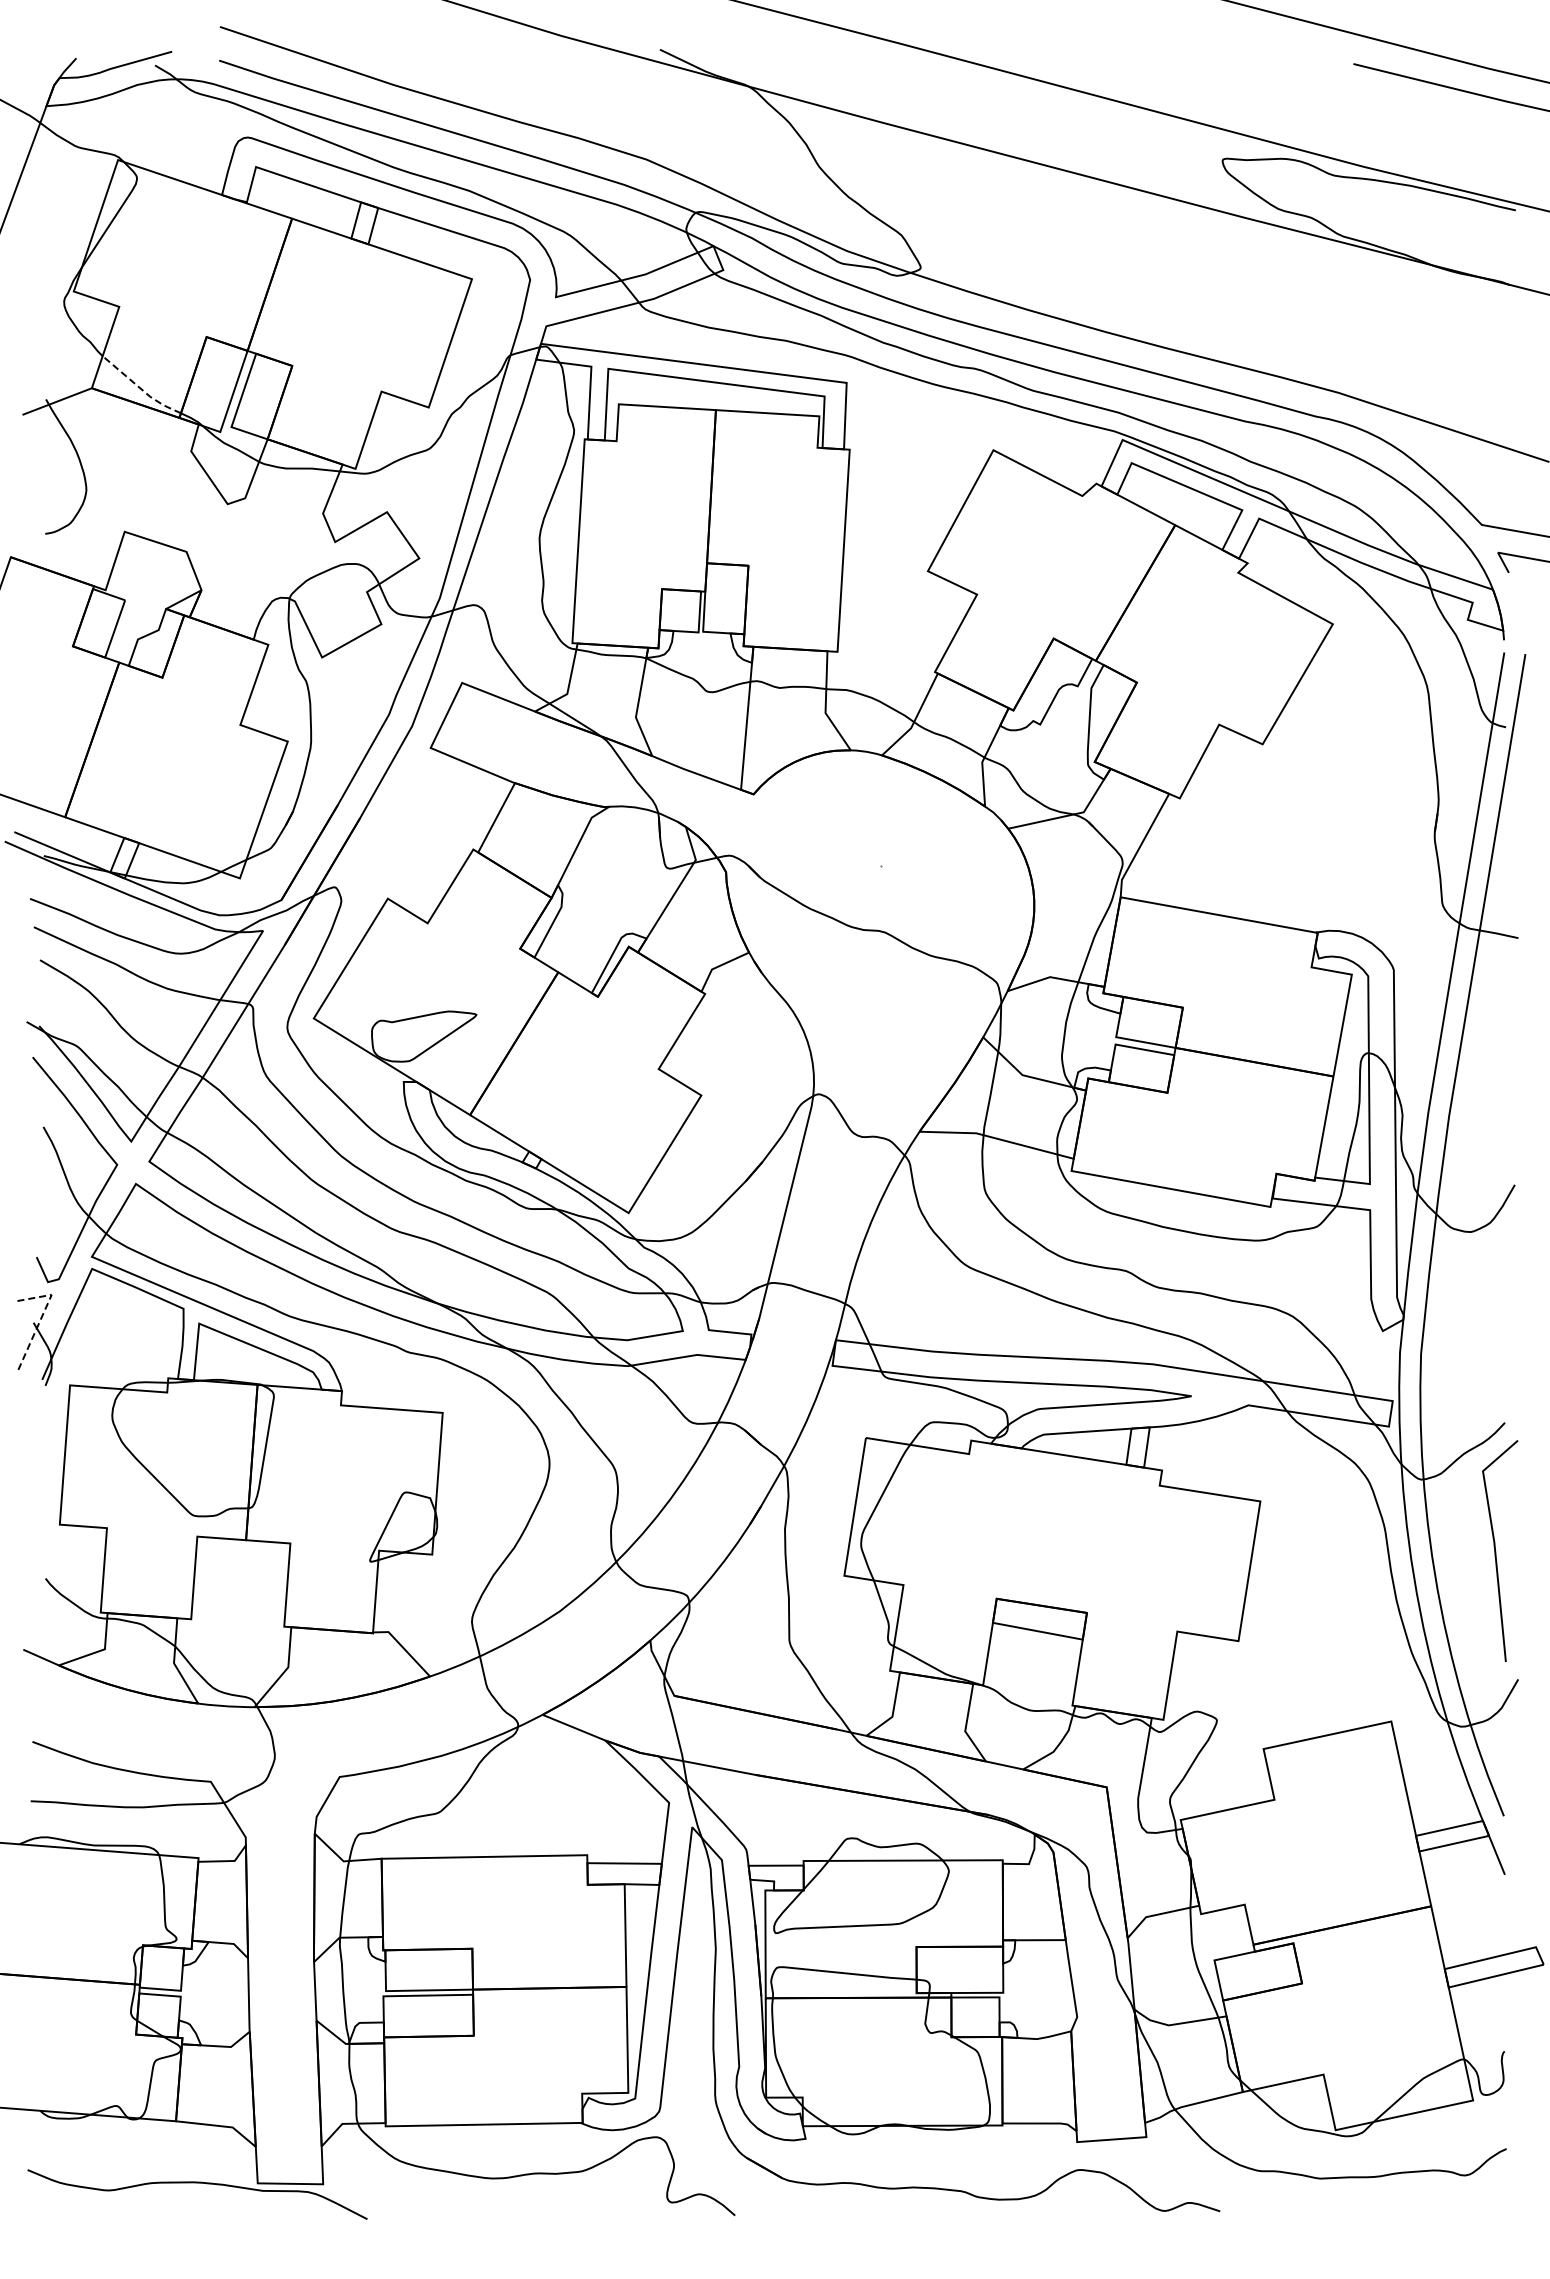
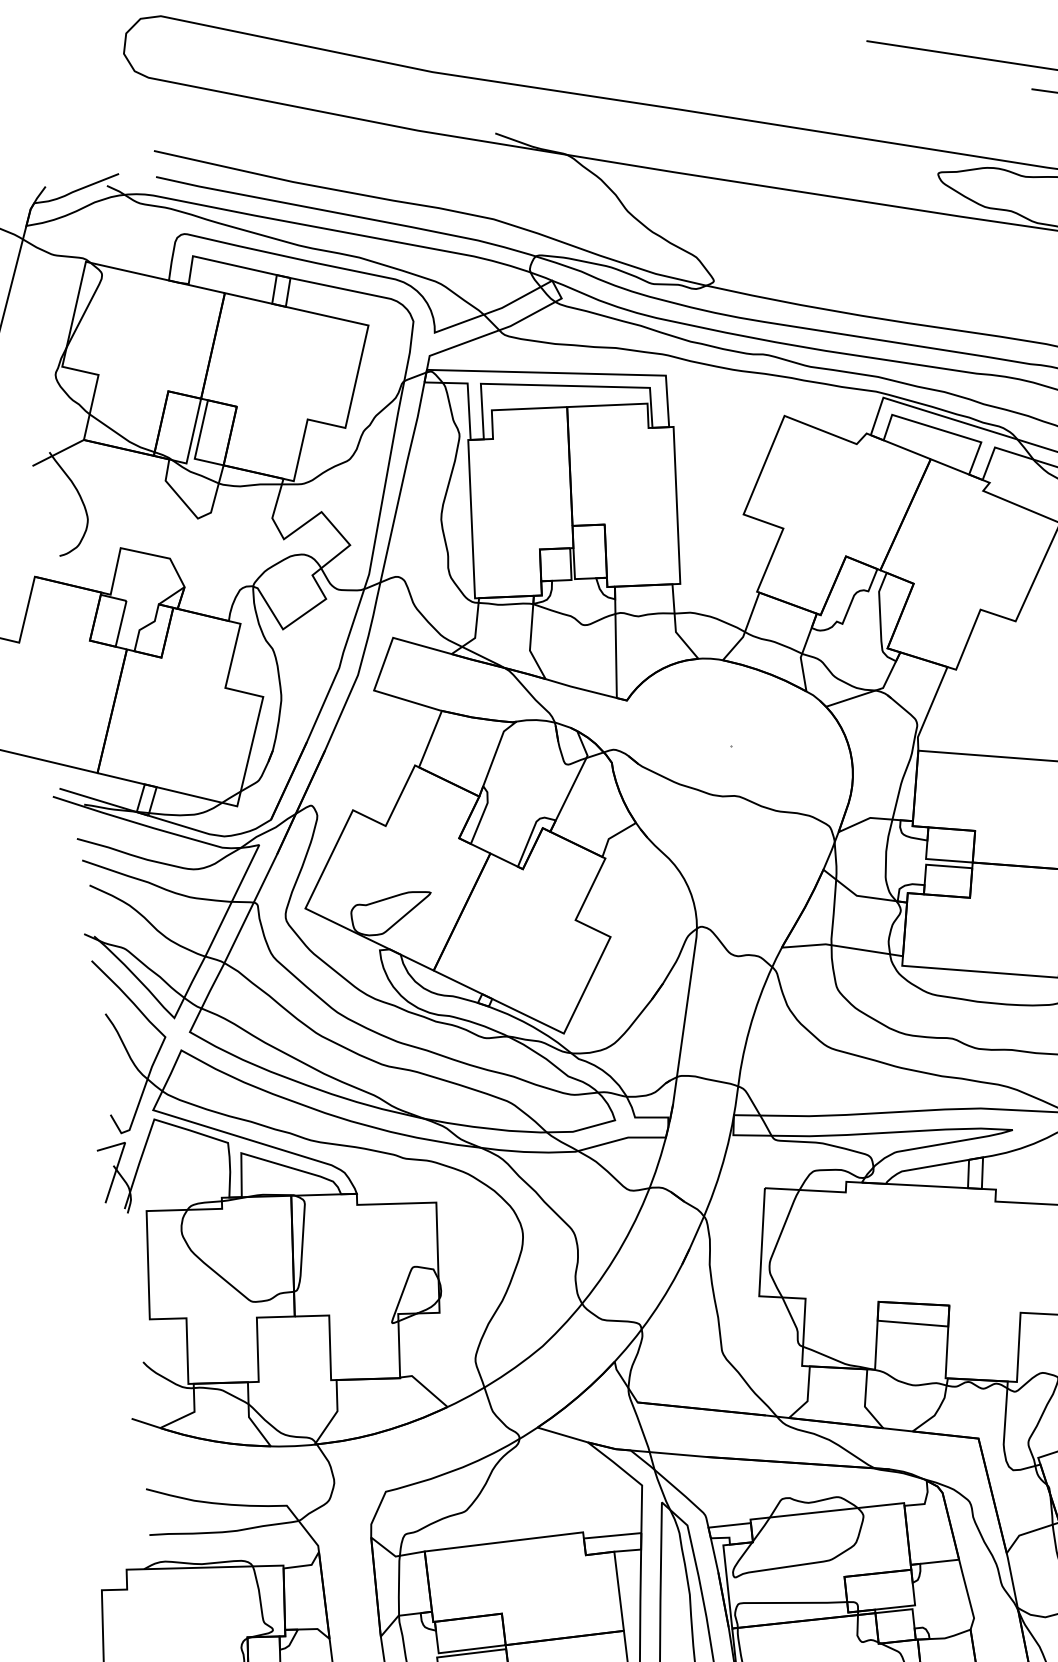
line: (140, 388) -> (121, 436), dashed -> solid
line: (43, 1313) -> (120, 1157), dashed -> solid

